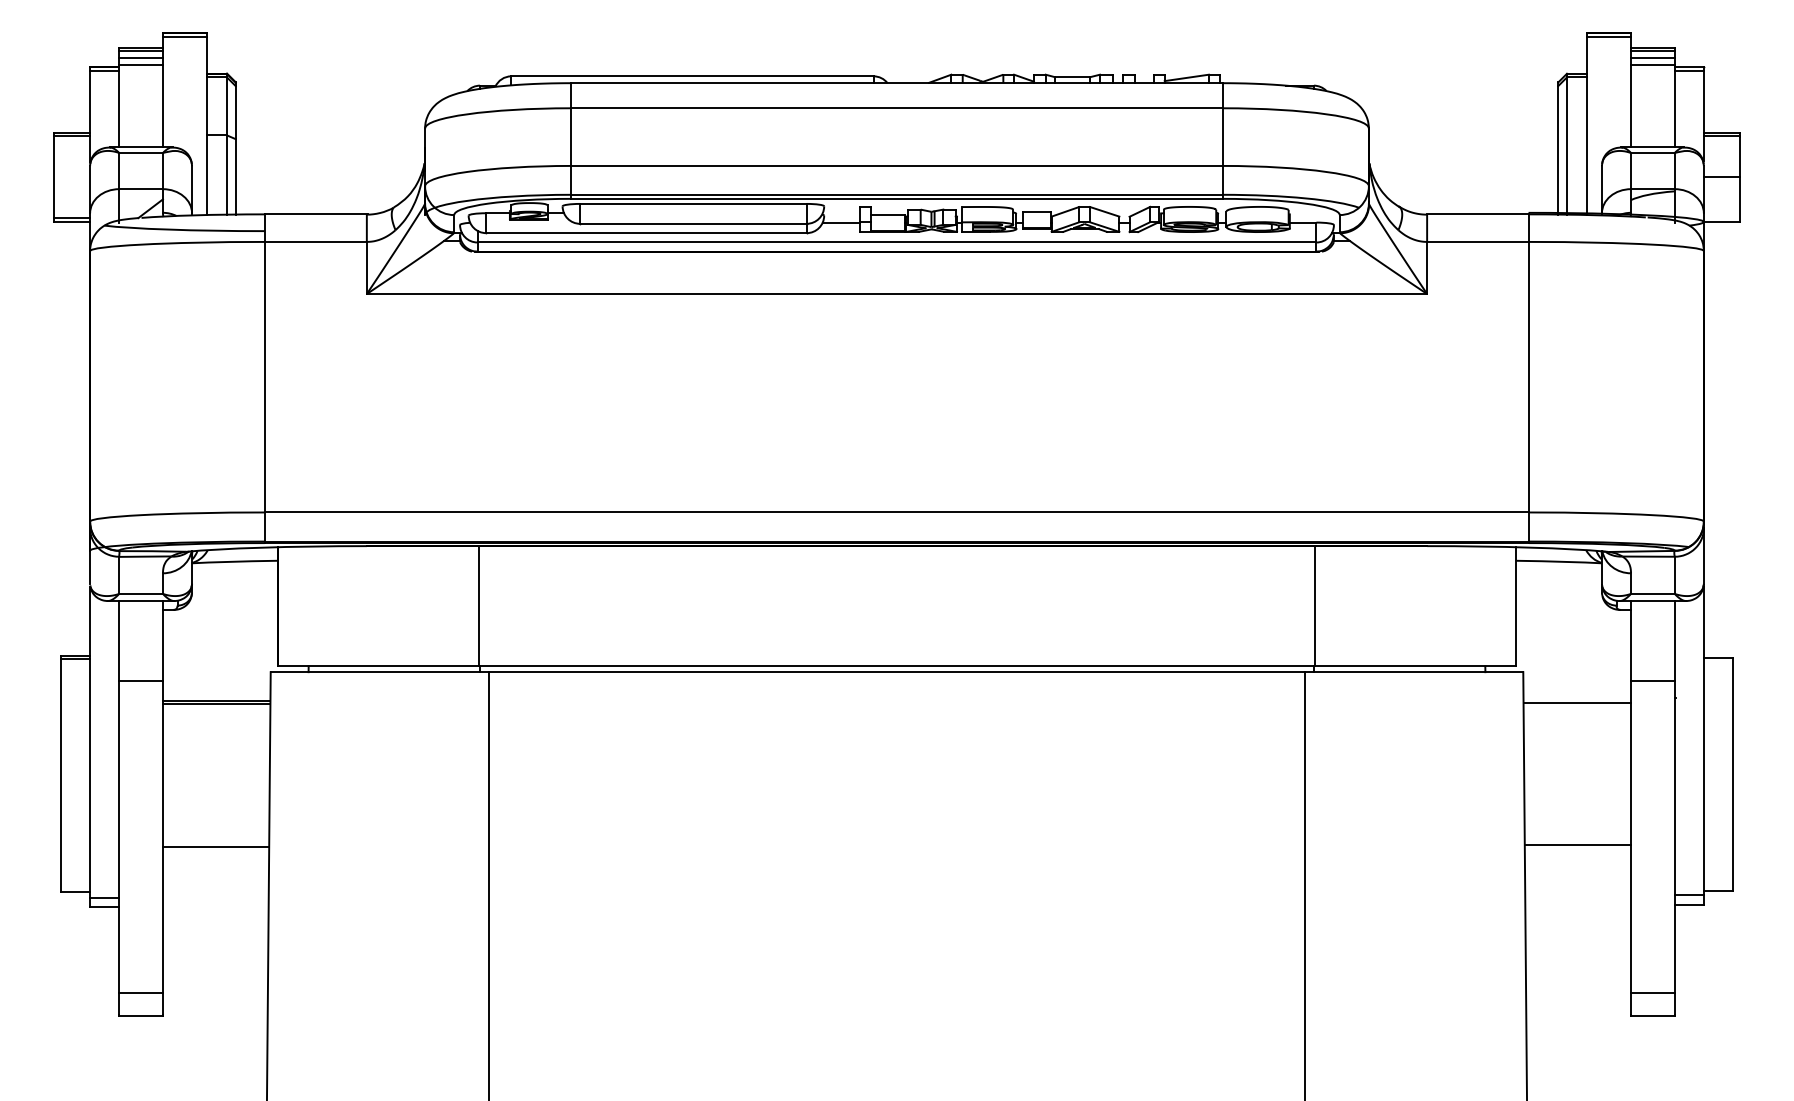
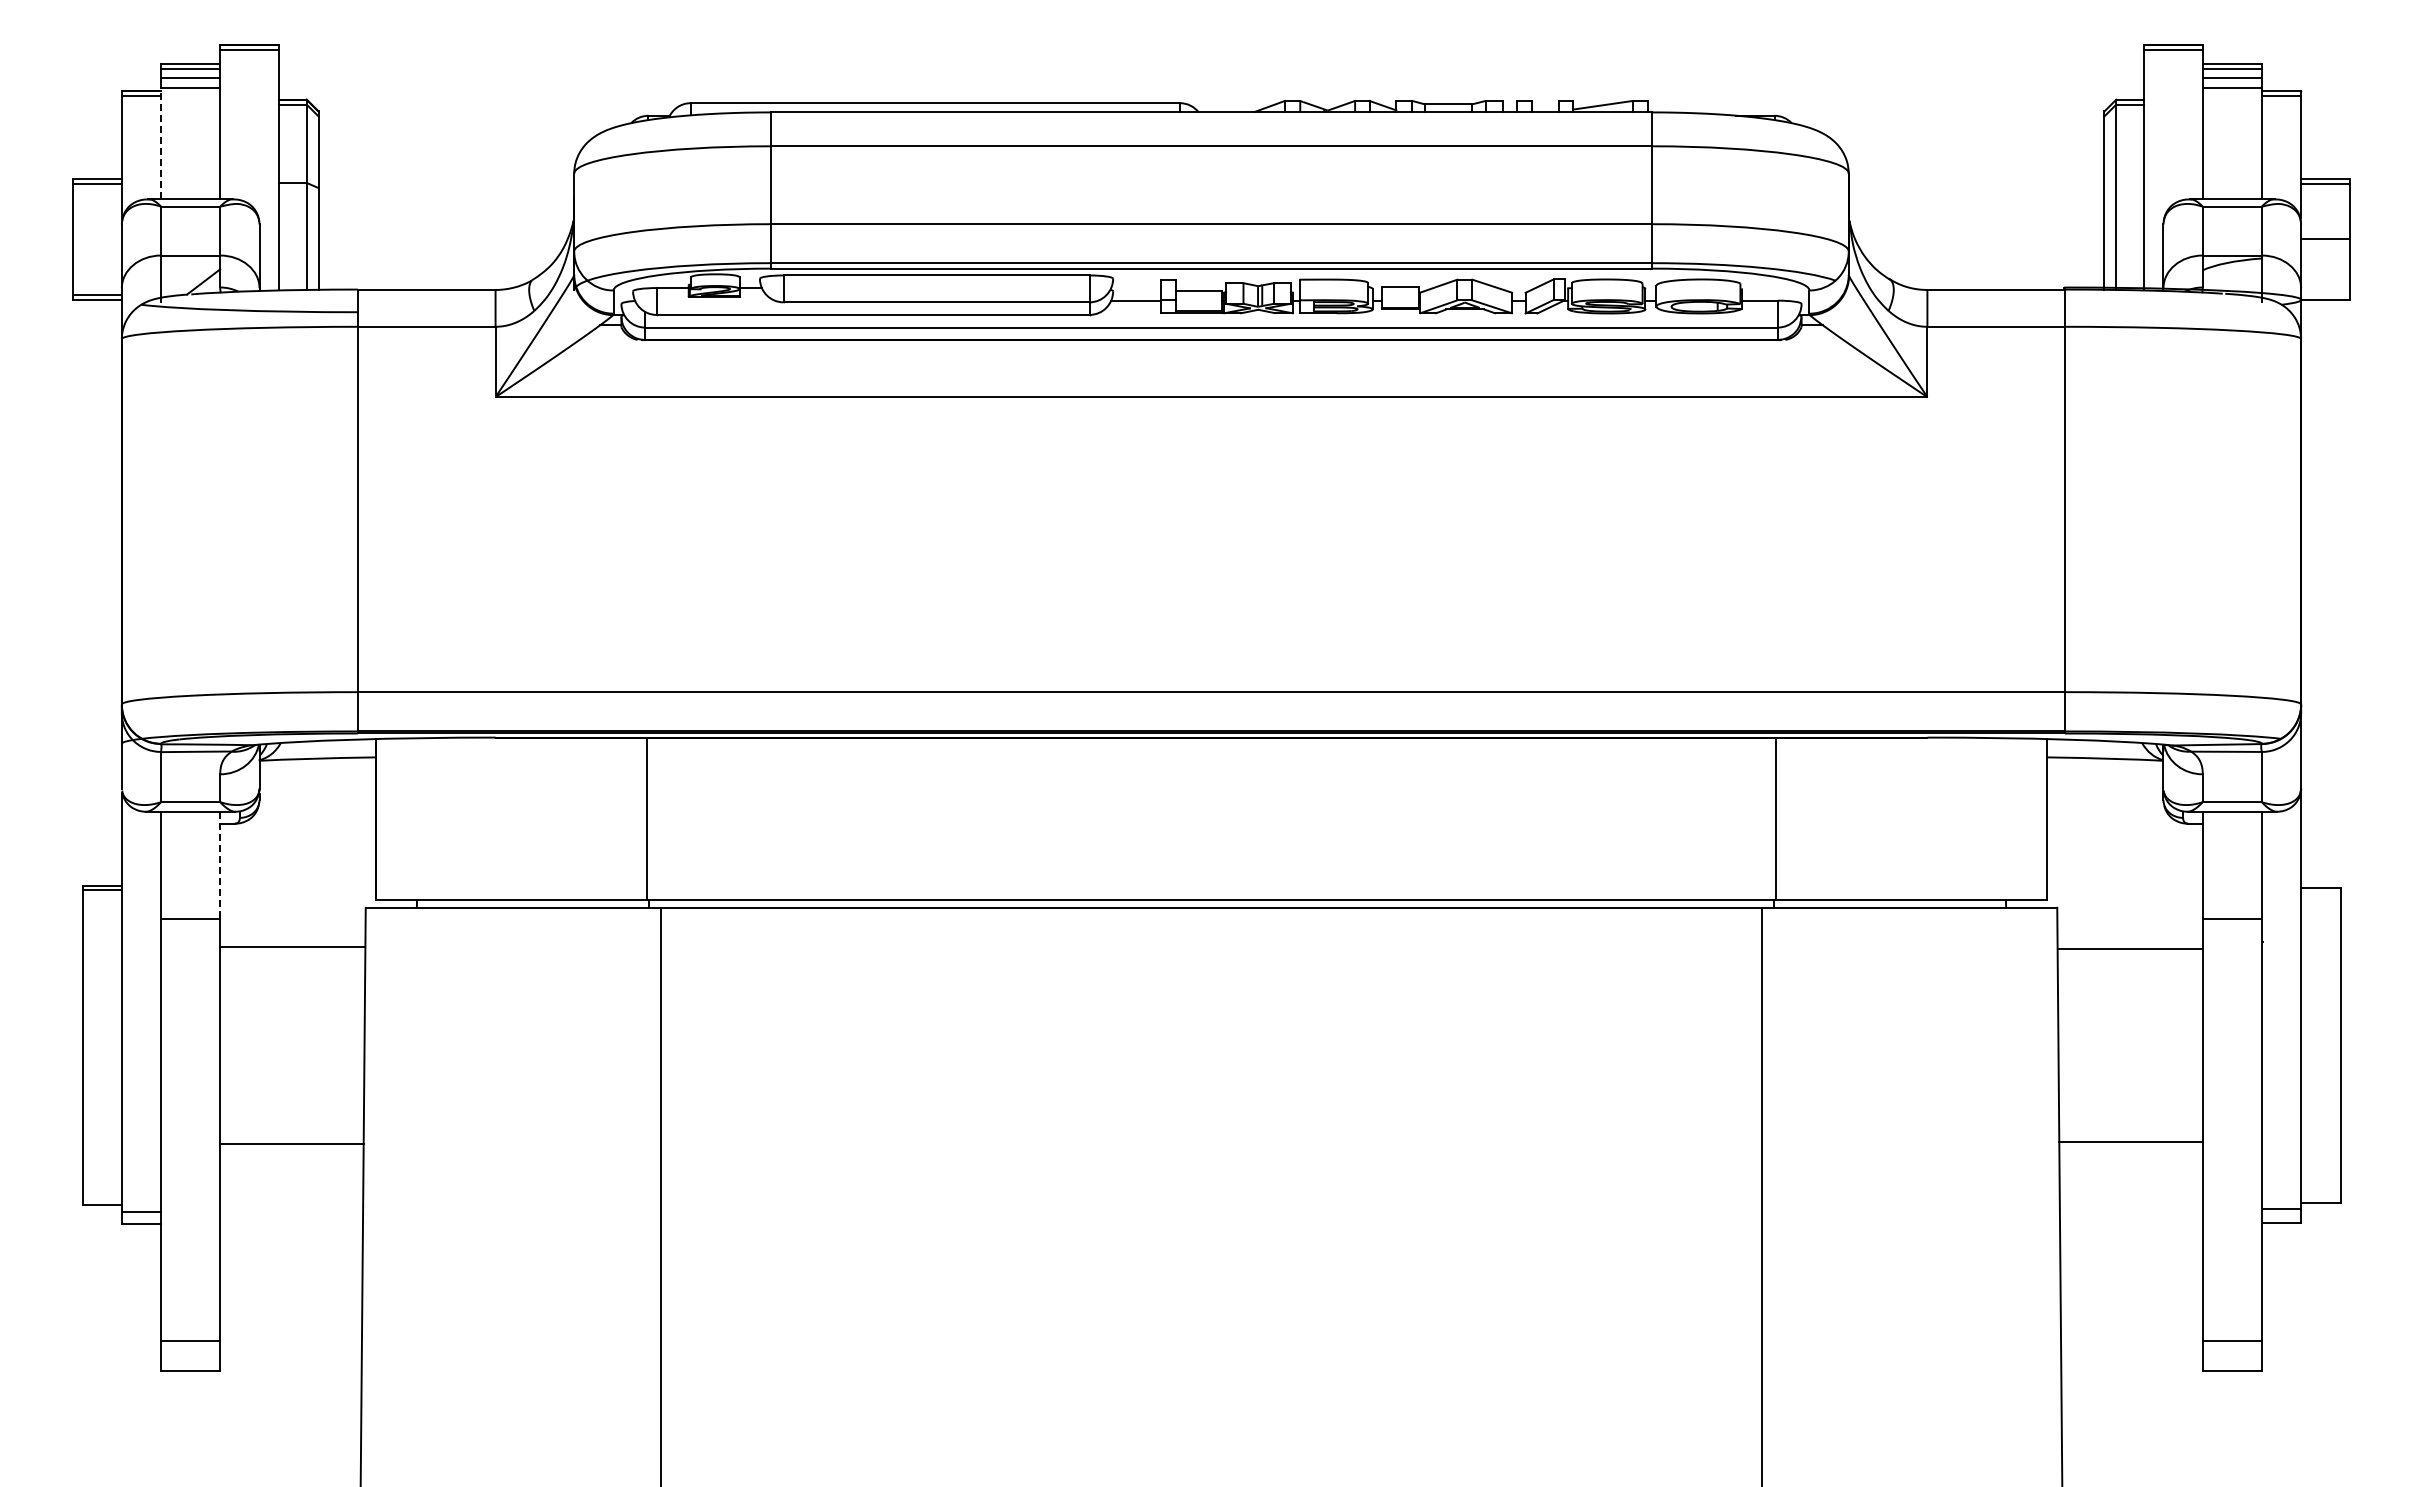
line: (119, 106) -> (161, 143), solid -> dashed
line: (163, 640) -> (220, 865), solid -> dashed
line: (216, 704) -> (292, 951), removed

